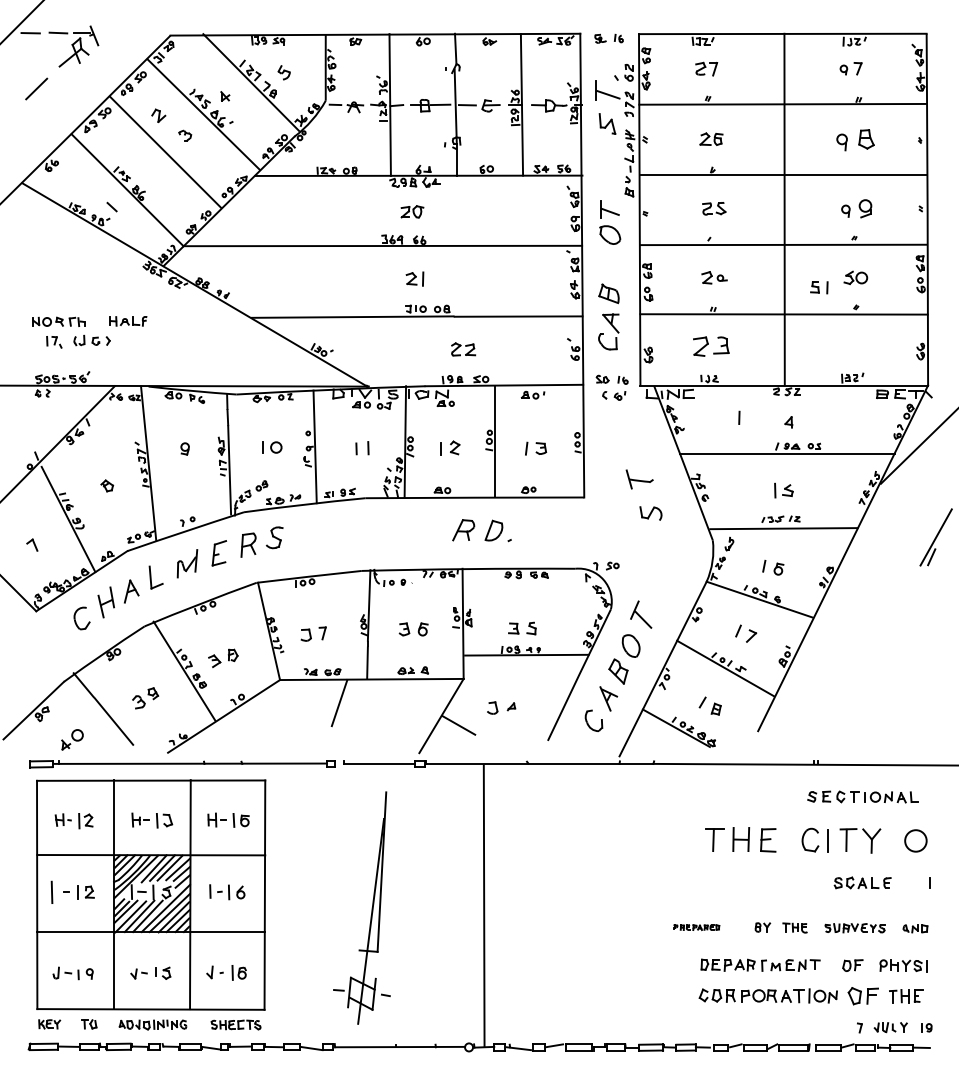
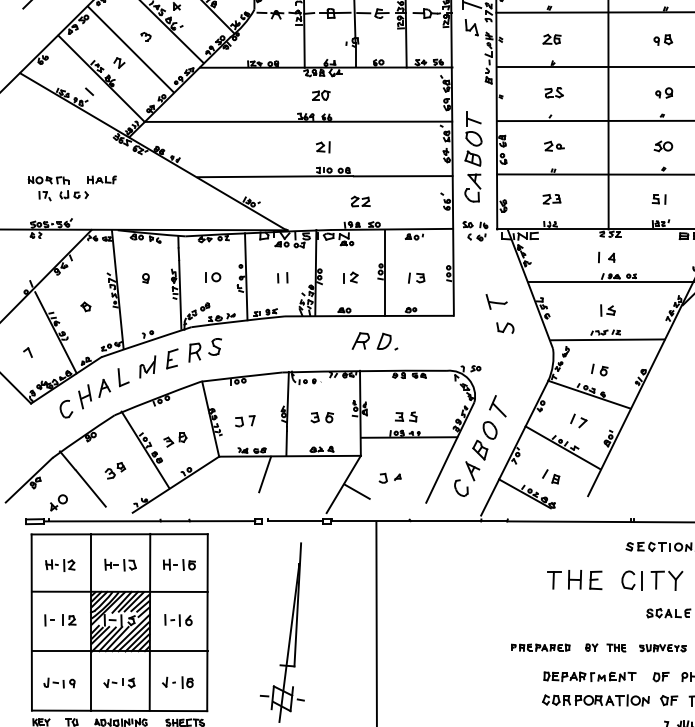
part: (158, 115) -> (119, 62), moved
part: (855, 139) -> (663, 39), size x0.62
part: (856, 208) -> (663, 92), size x0.71
part: (610, 222) -> (474, 129), moved
part: (819, 287) -> (659, 199), moved
part: (711, 346) -> (552, 199), size x0.62
line: (739, 417) -> (599, 257), moved
part: (59, 891) -> (48, 619), size x0.62
part: (696, 927) -> (540, 647), size x1.67
part: (862, 995) -> (668, 700), size x0.71

